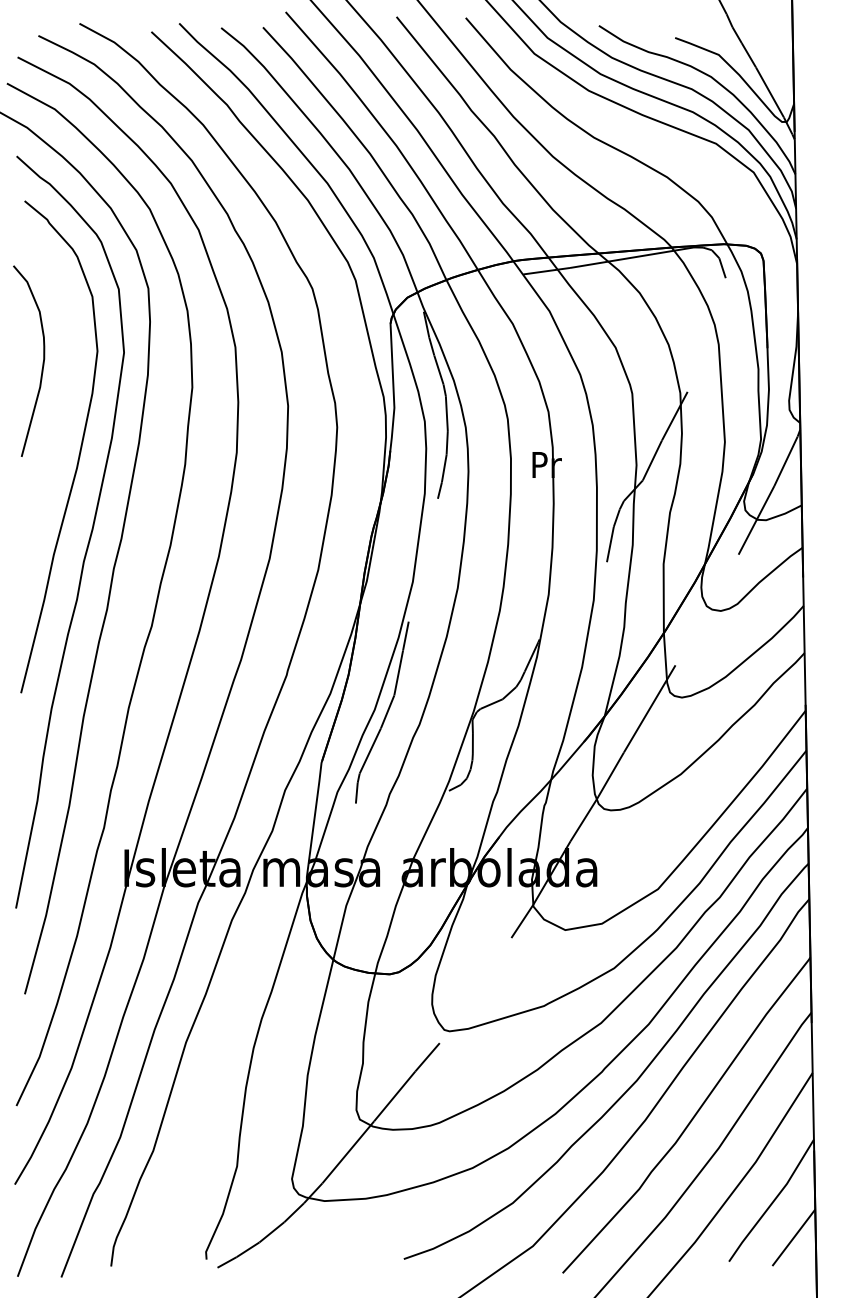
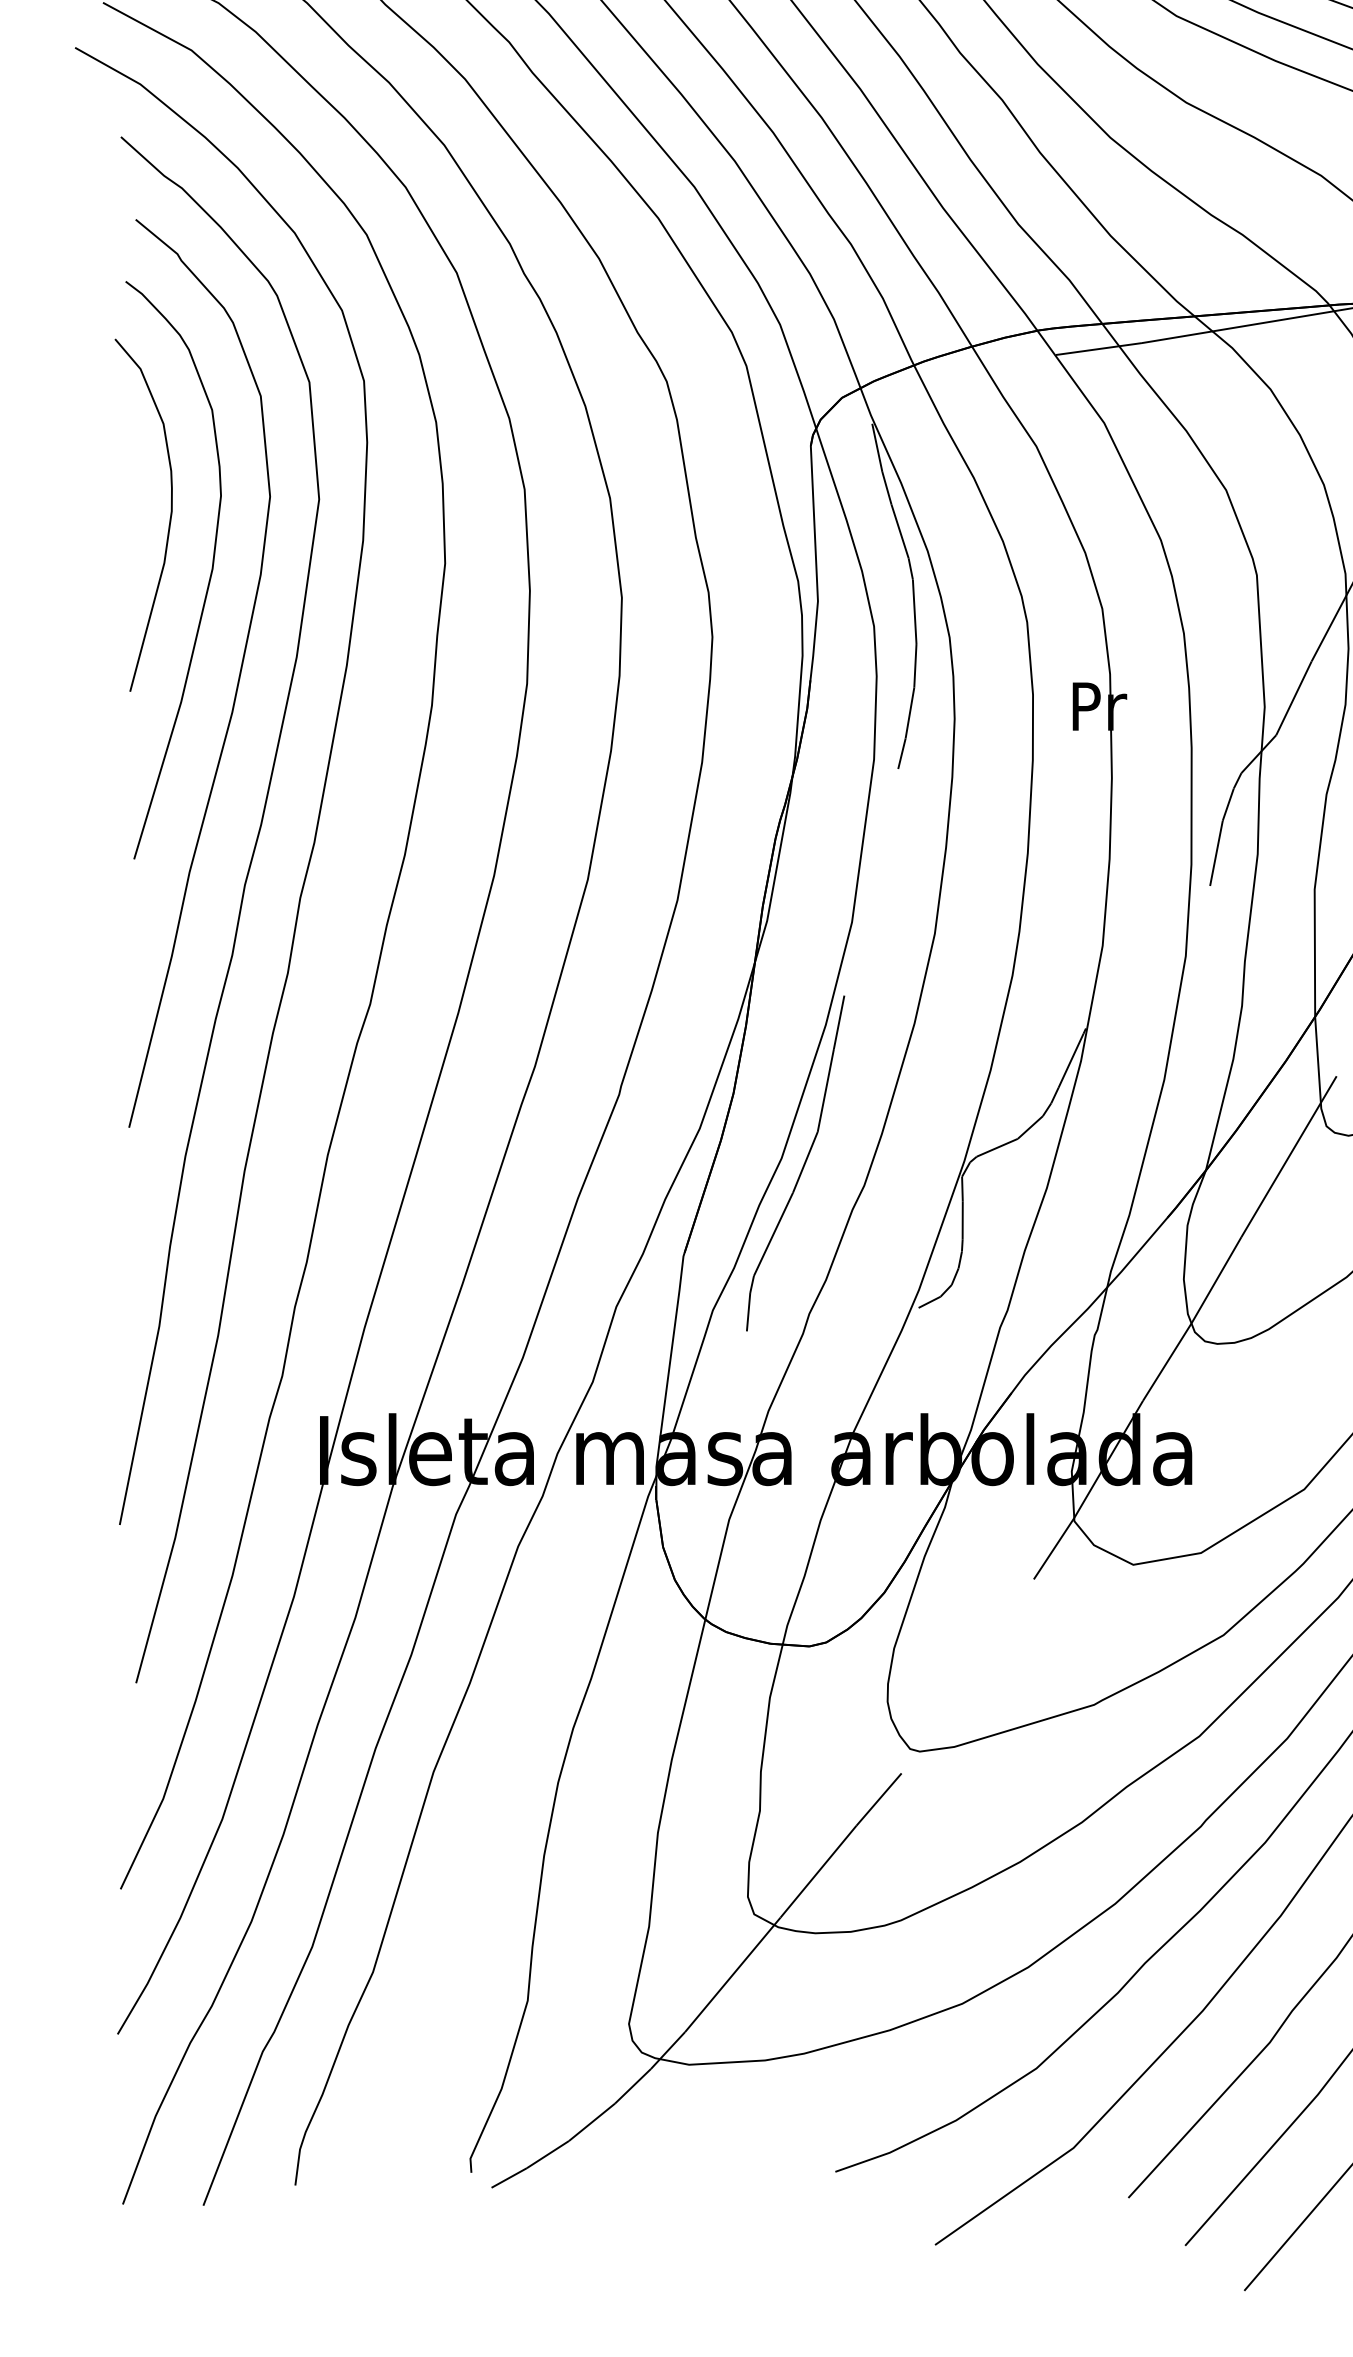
curve: (64, 392) -> (209, 572), added

